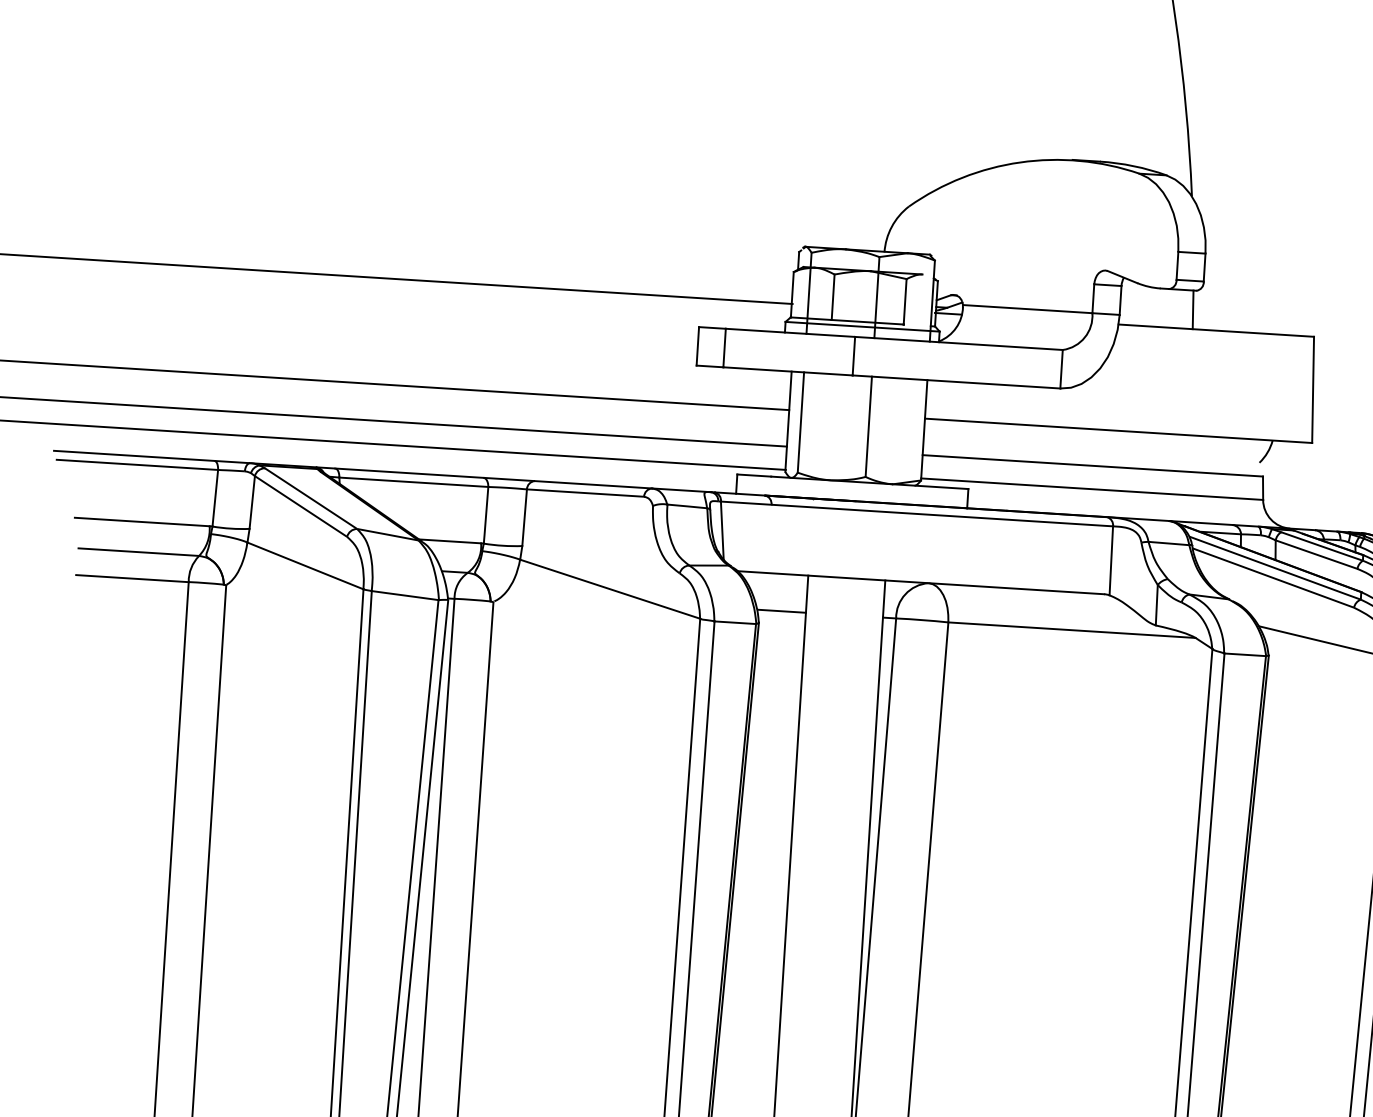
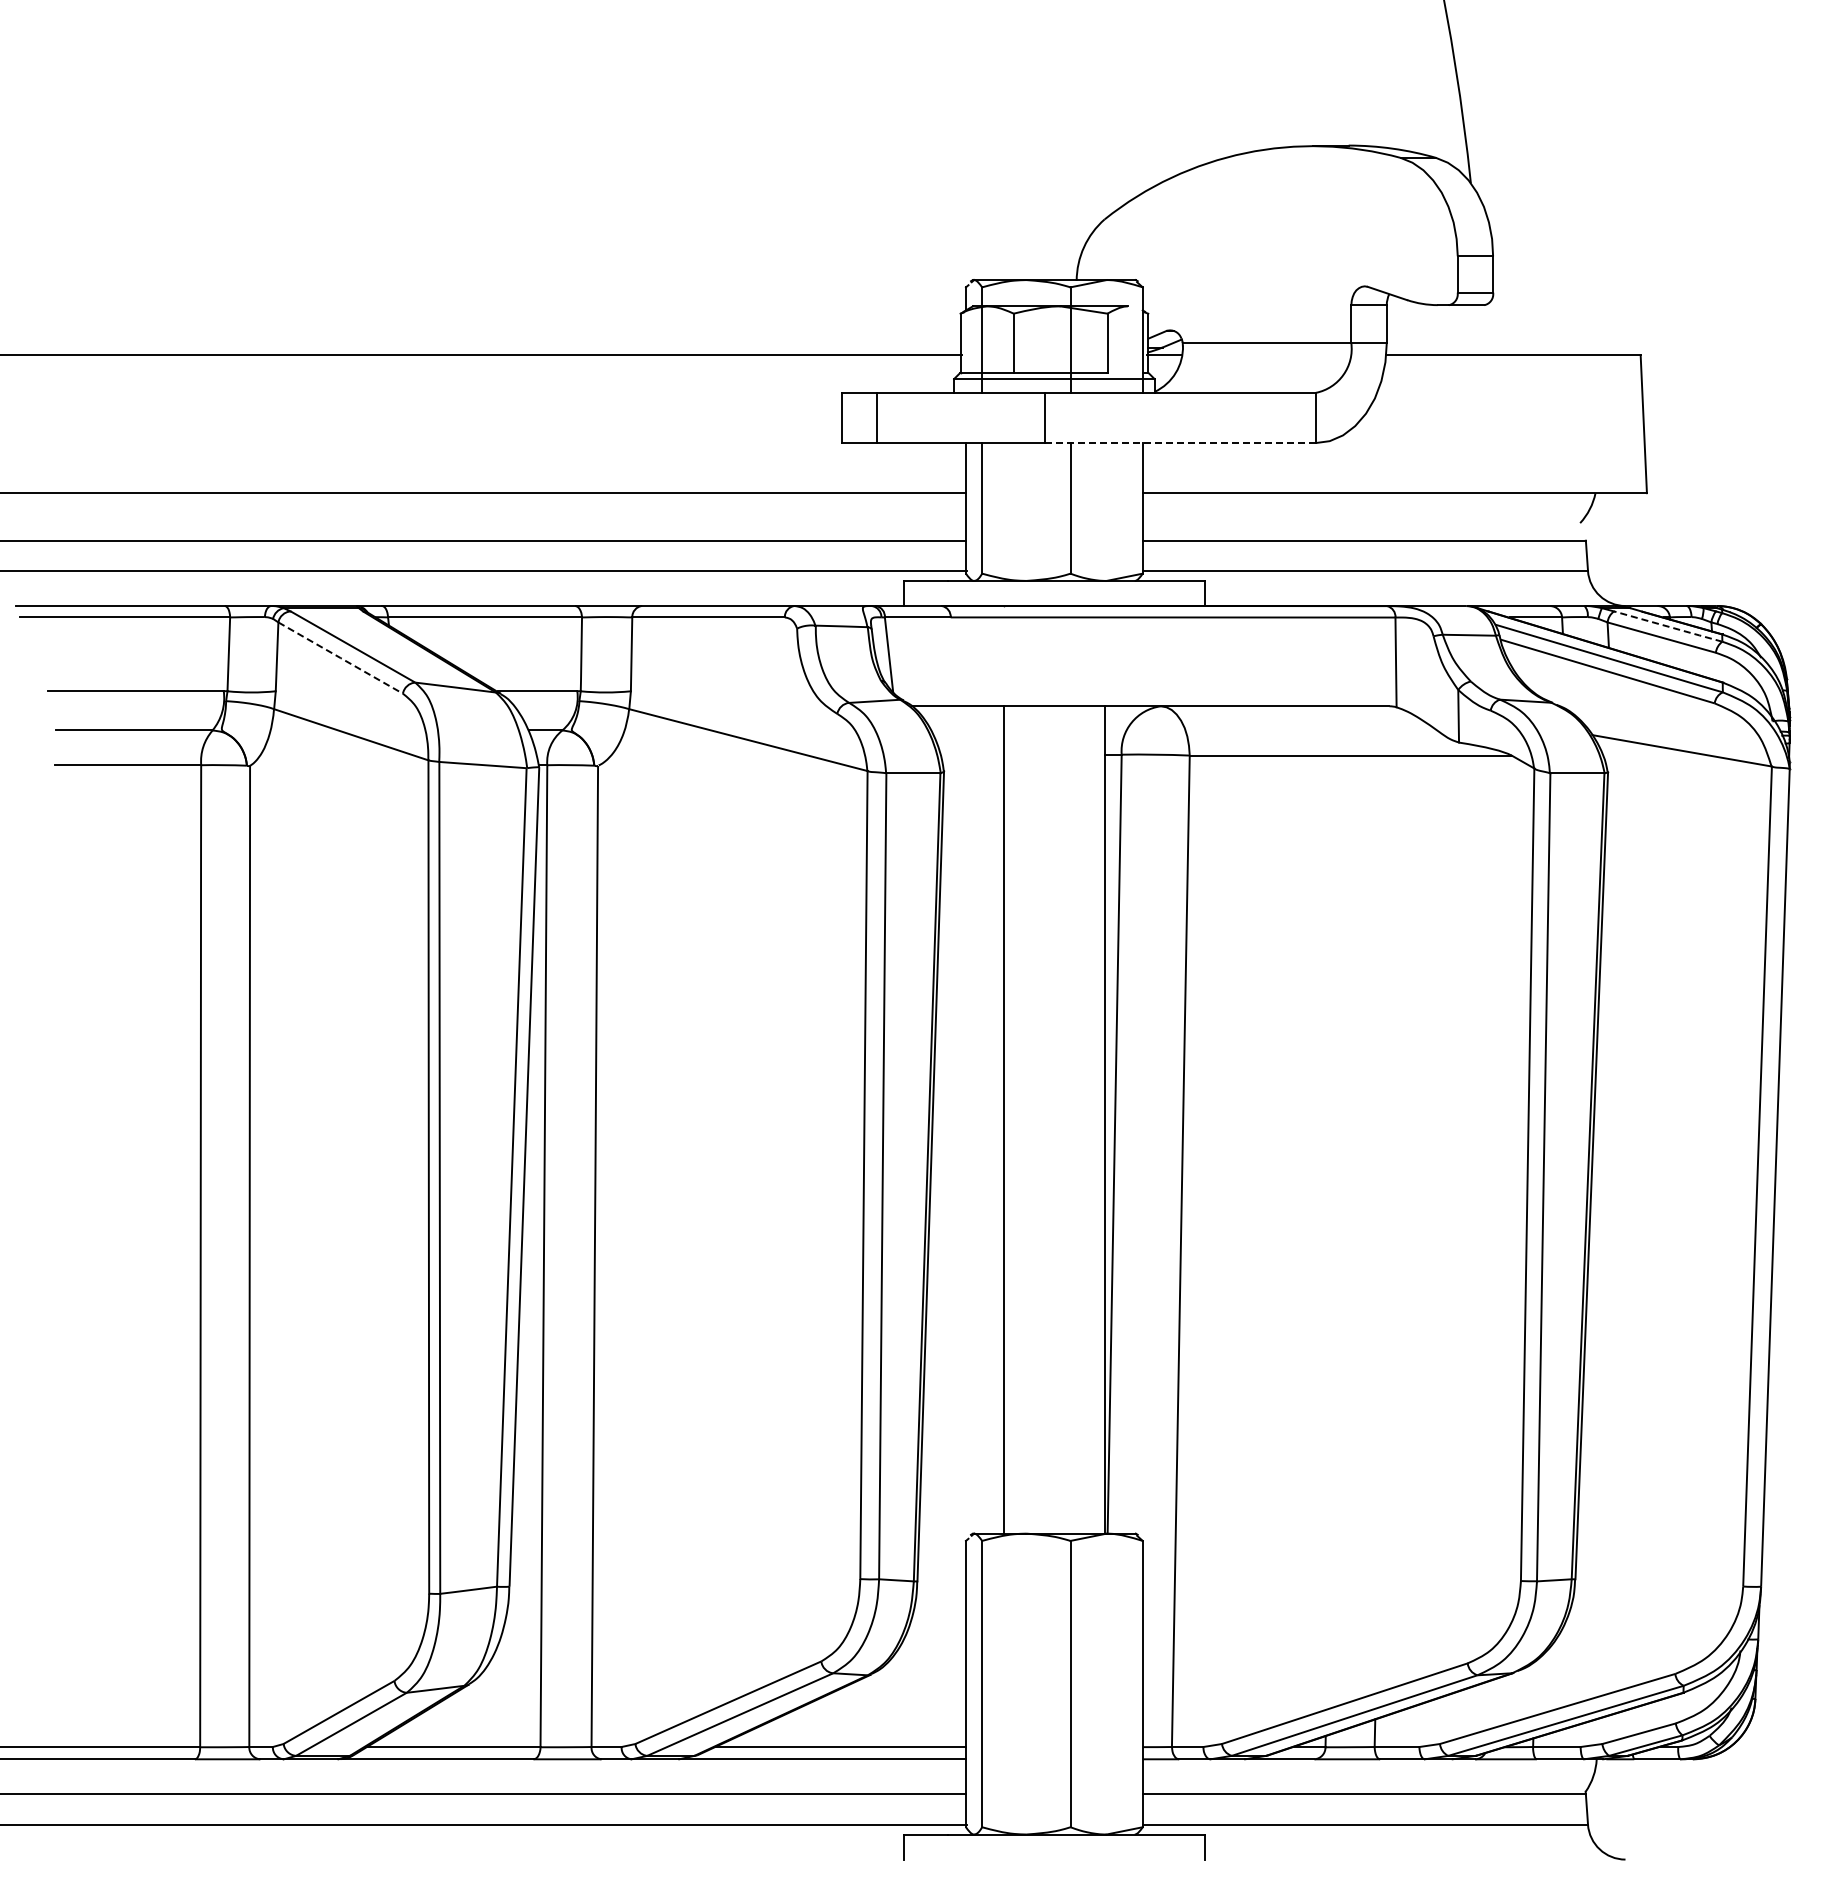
line: (1192, 310) -> (1481, 330), removed
line: (957, 382) -> (1181, 443), solid -> dashed
line: (300, 506) -> (340, 658), solid -> dashed
line: (1322, 546) -> (1668, 626), solid -> dashed
line: (782, 611) -> (973, 754), removed

